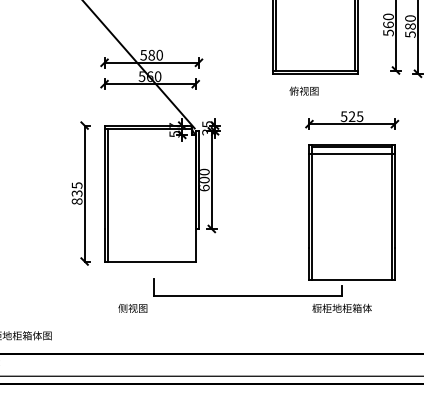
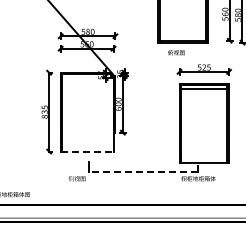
line: (150, 261) -> (87, 151), solid -> dashed
line: (247, 295) -> (143, 171), solid -> dashed

